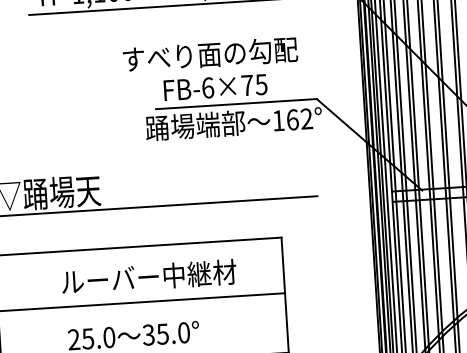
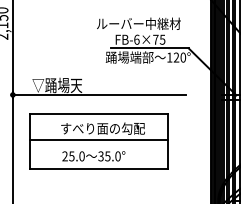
text: (209, 53) -> (138, 23), すべり面の勾配 -> ルーバー中継材
text: (298, 119) -> (179, 57), 162° -> 120°
text: (148, 276) -> (102, 128), ルーバー中継材 -> すべり面の勾配

